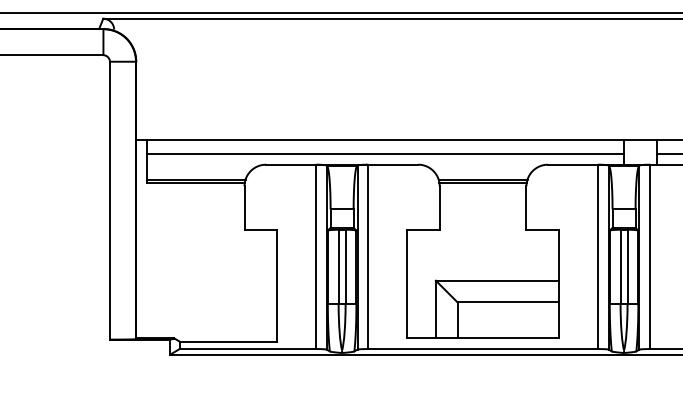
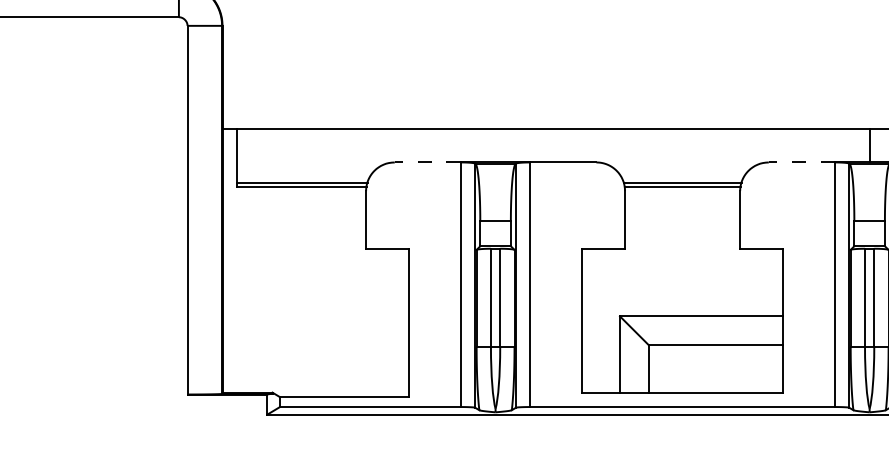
line: (385, 153) -> (553, 147), removed
line: (291, 164) -> (428, 162), solid -> dashed
line: (572, 164) -> (801, 162), solid -> dashed

